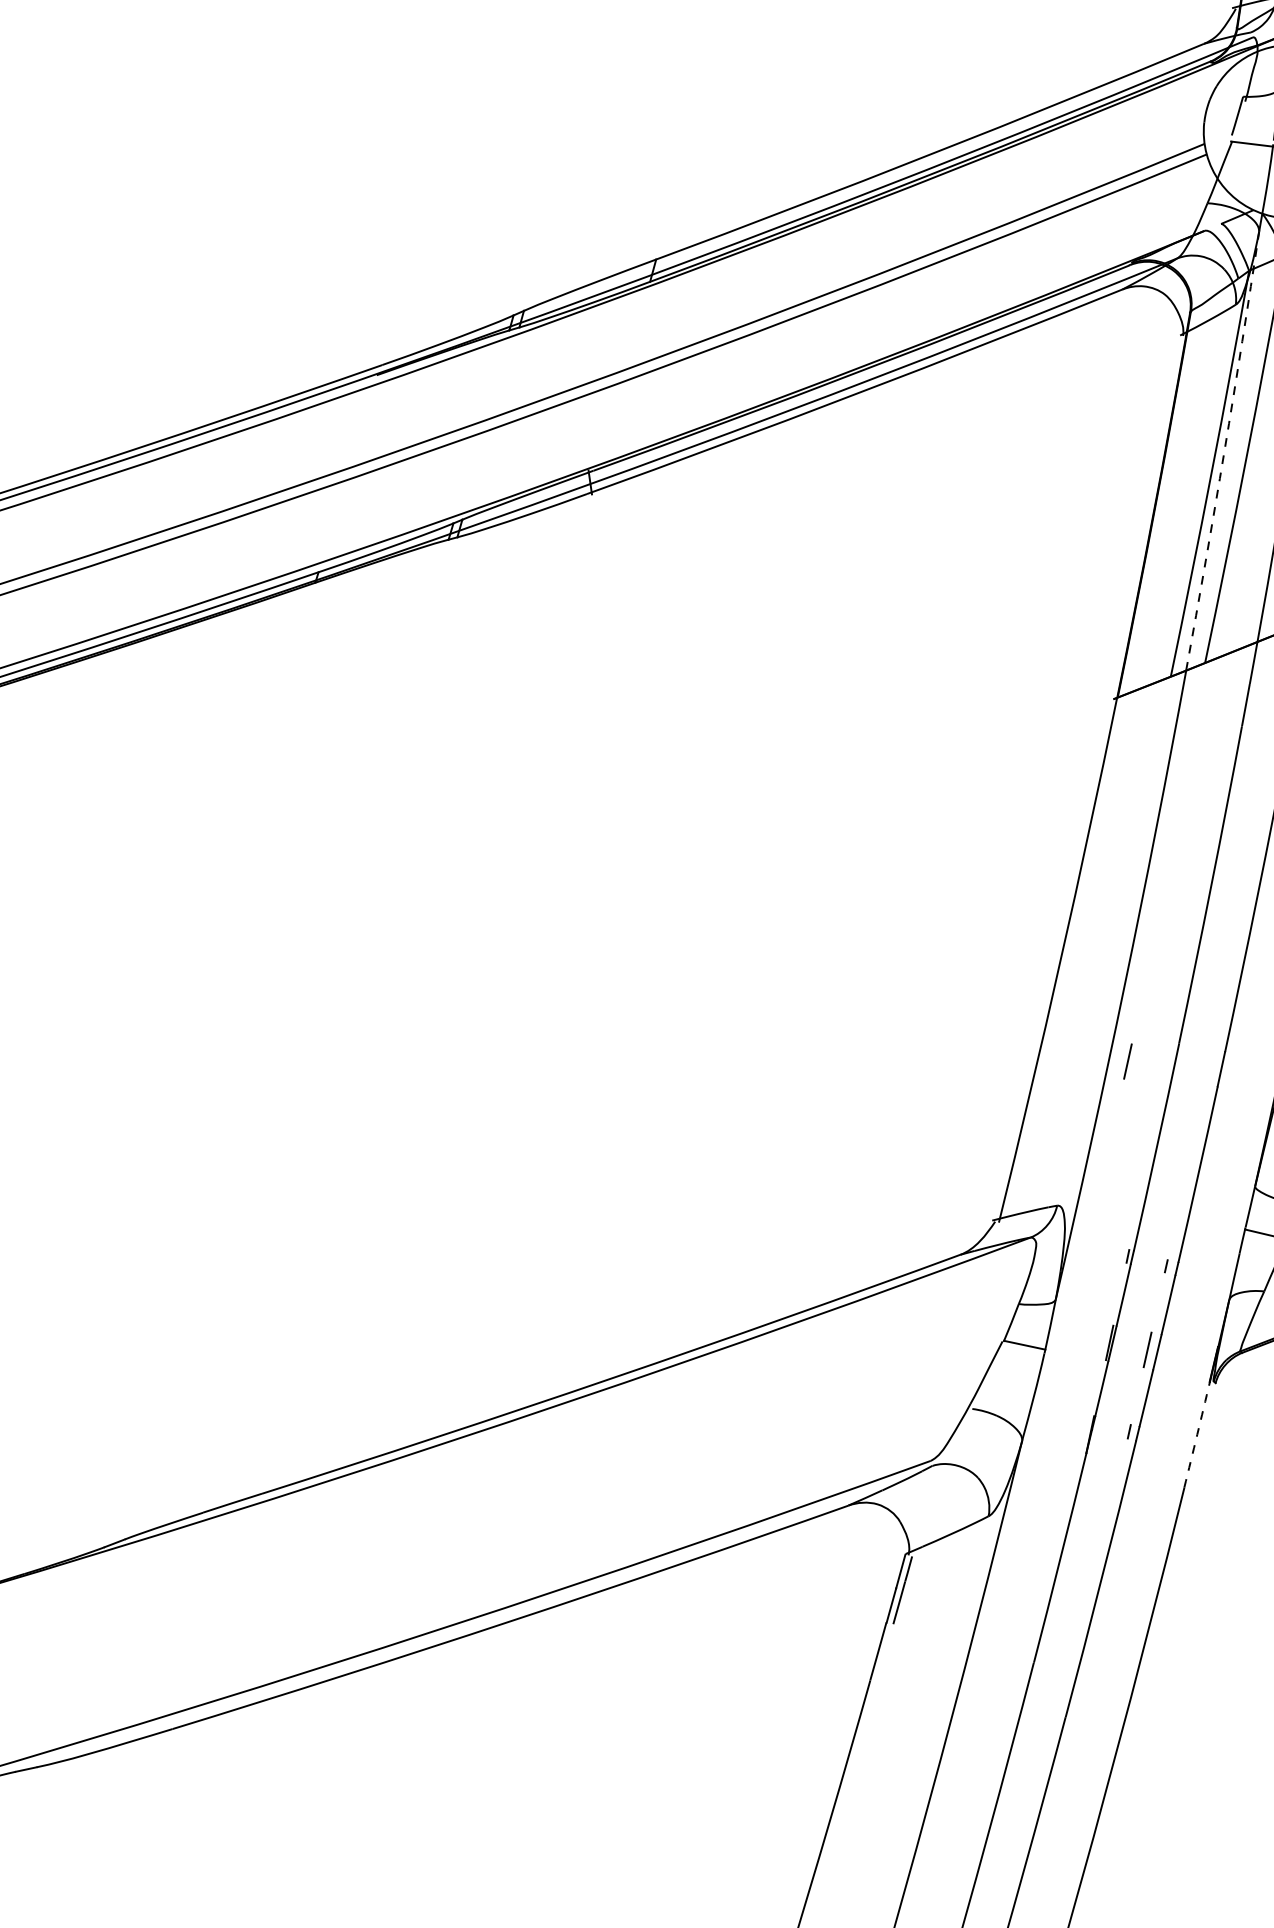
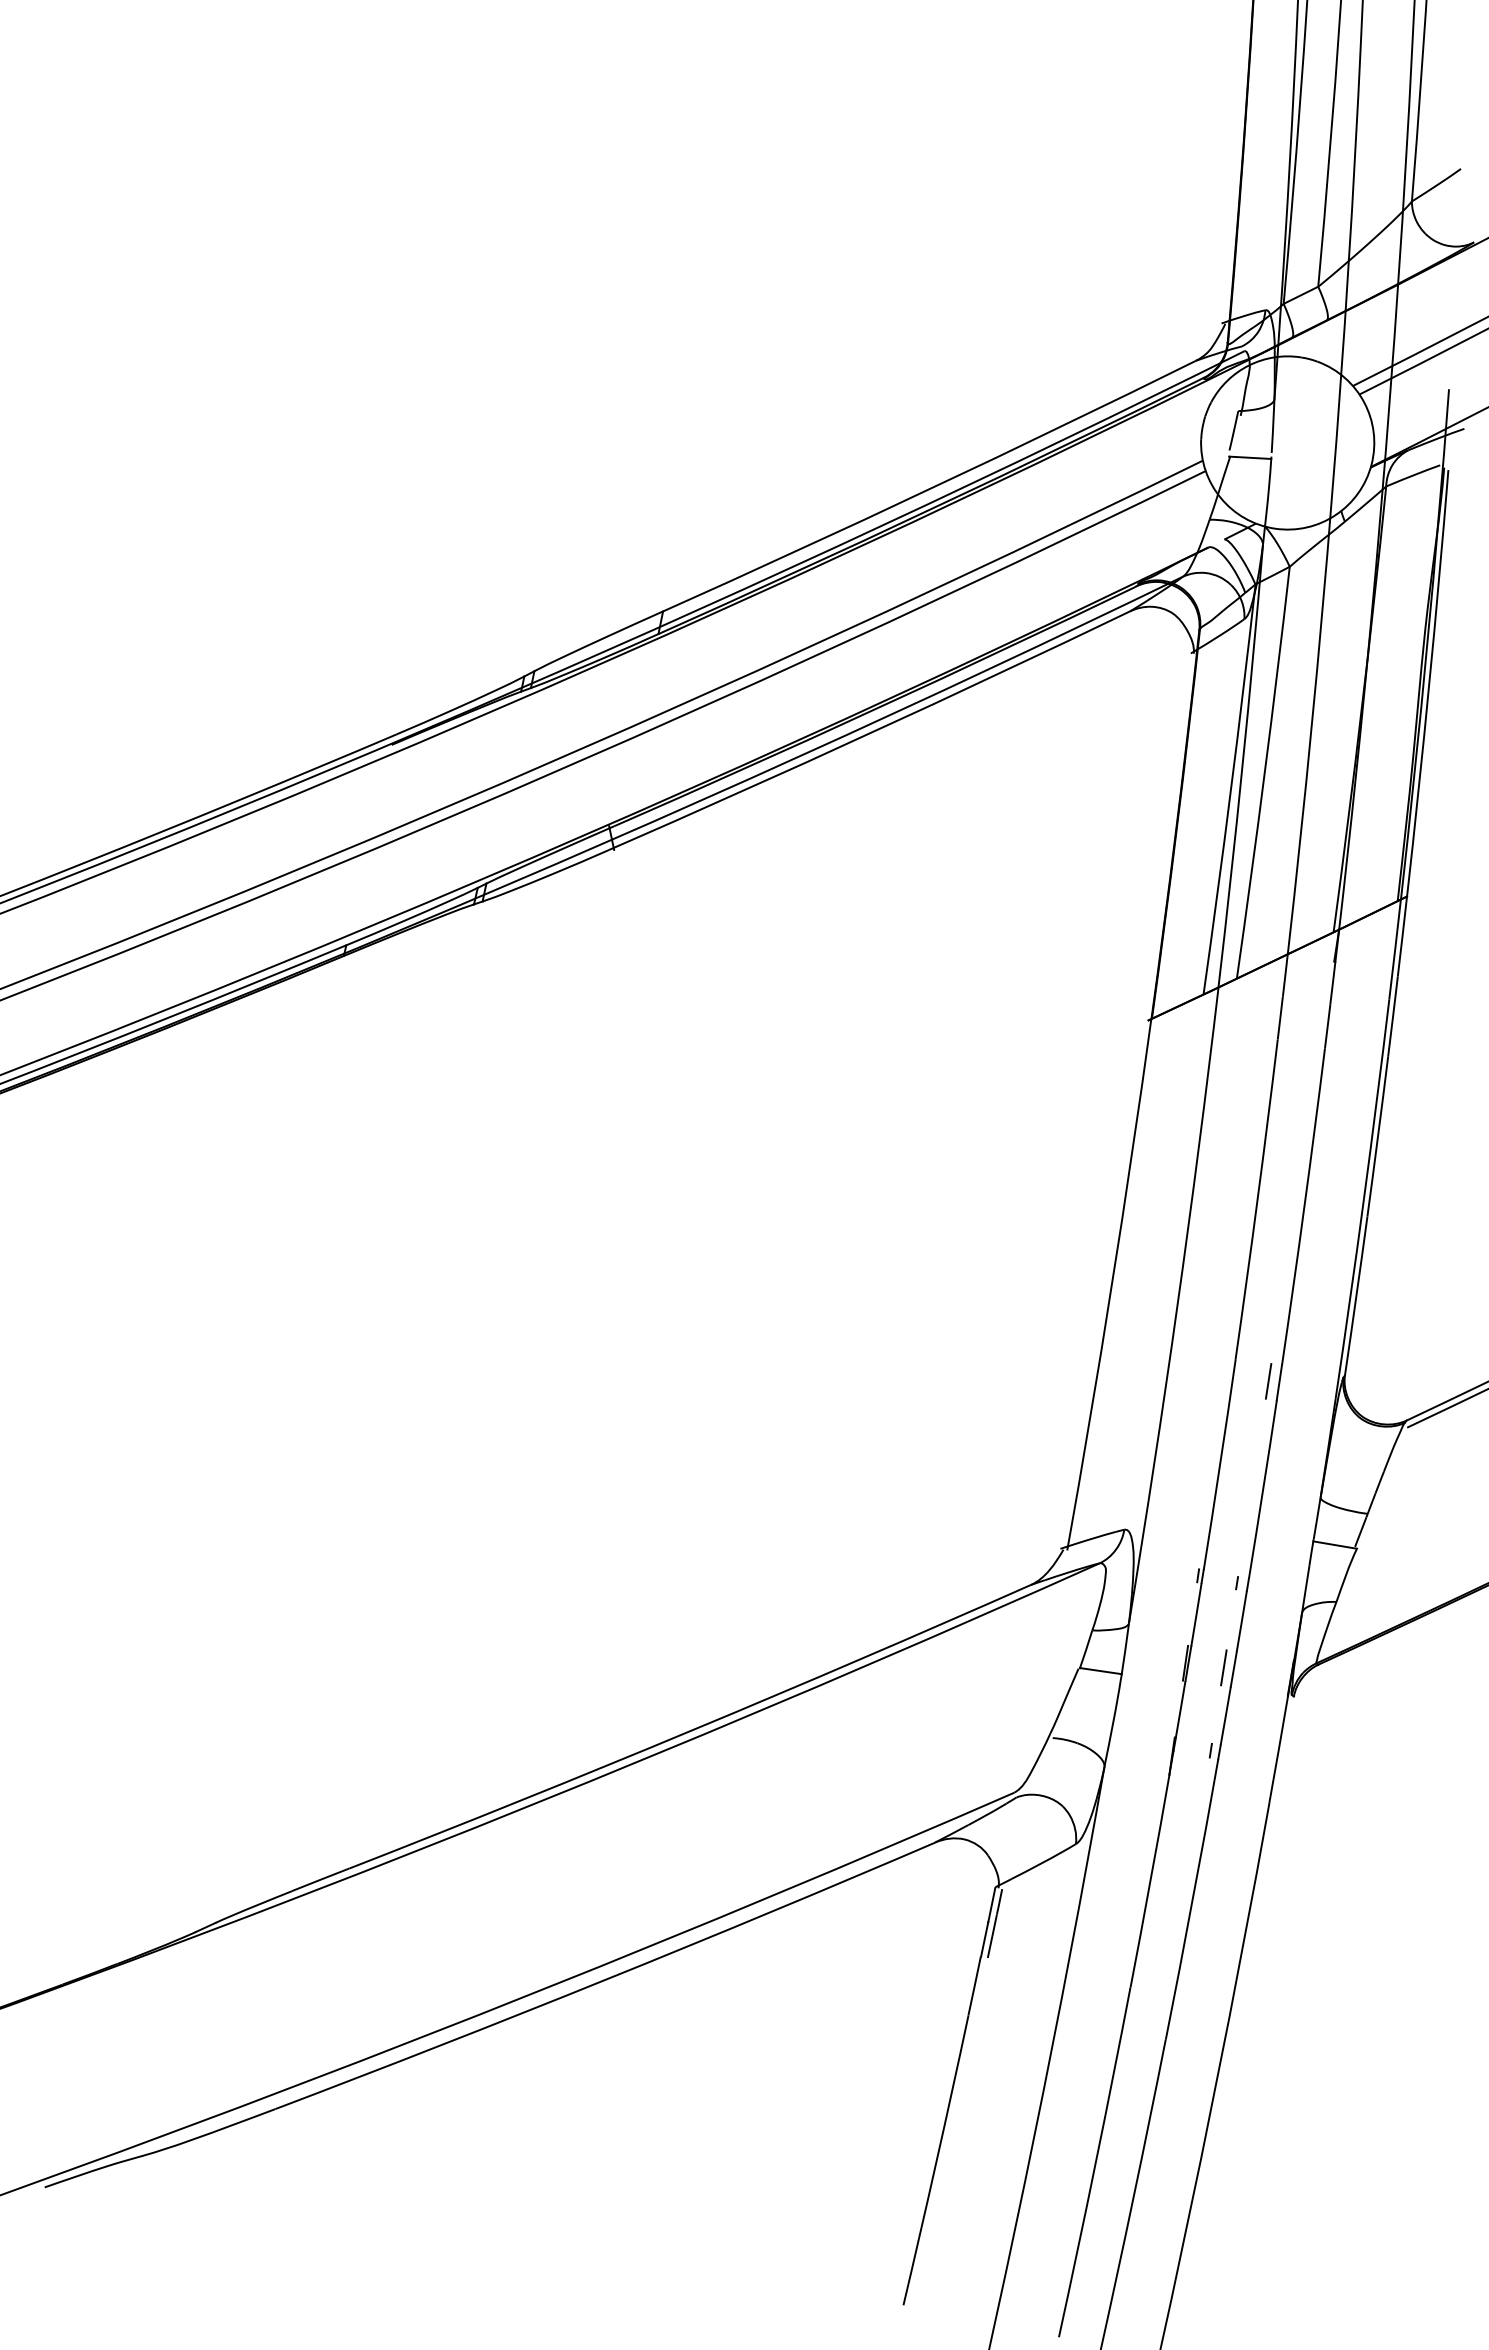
arc: (1224, 451) -> (1242, 766), dashed -> solid
line: (1127, 1061) -> (1268, 1381), moved
arc: (1196, 1434) -> (1278, 1749), dashed -> solid

